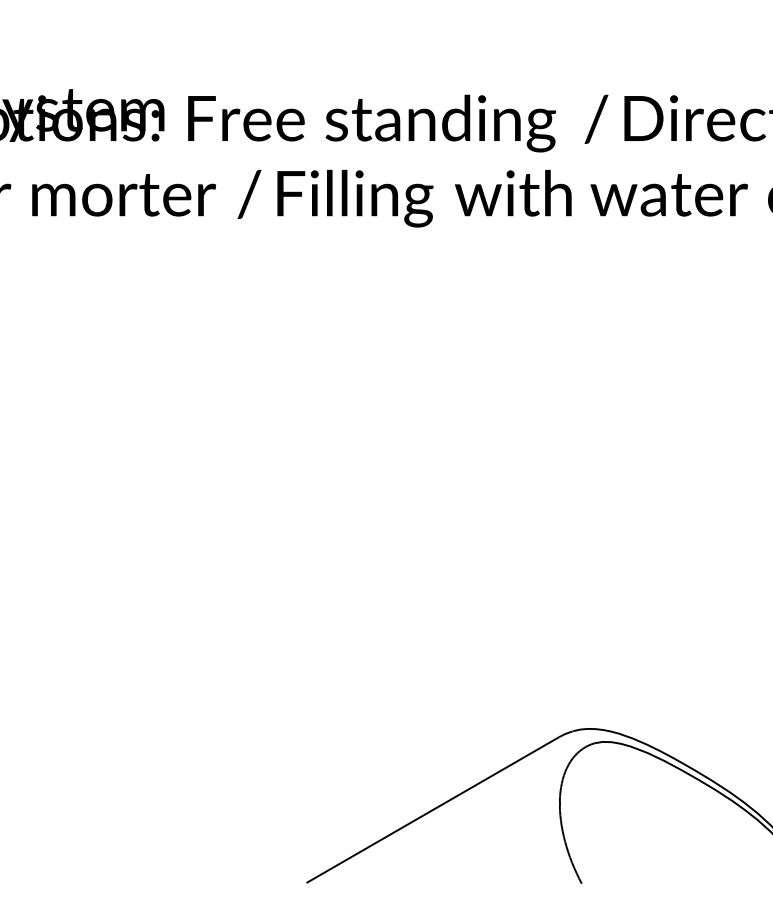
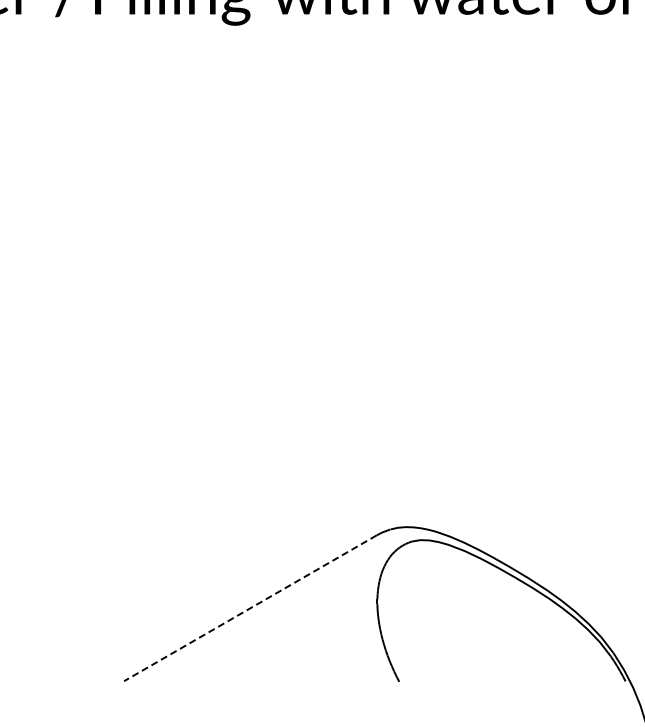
line: (432, 810) -> (250, 608), solid -> dashed

